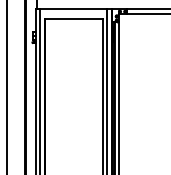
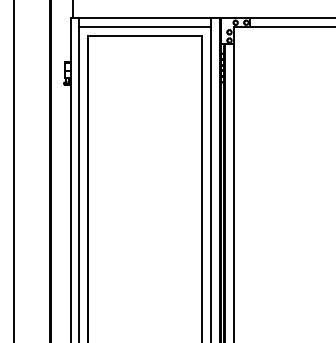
line: (73, 13) -> (144, 26), added

